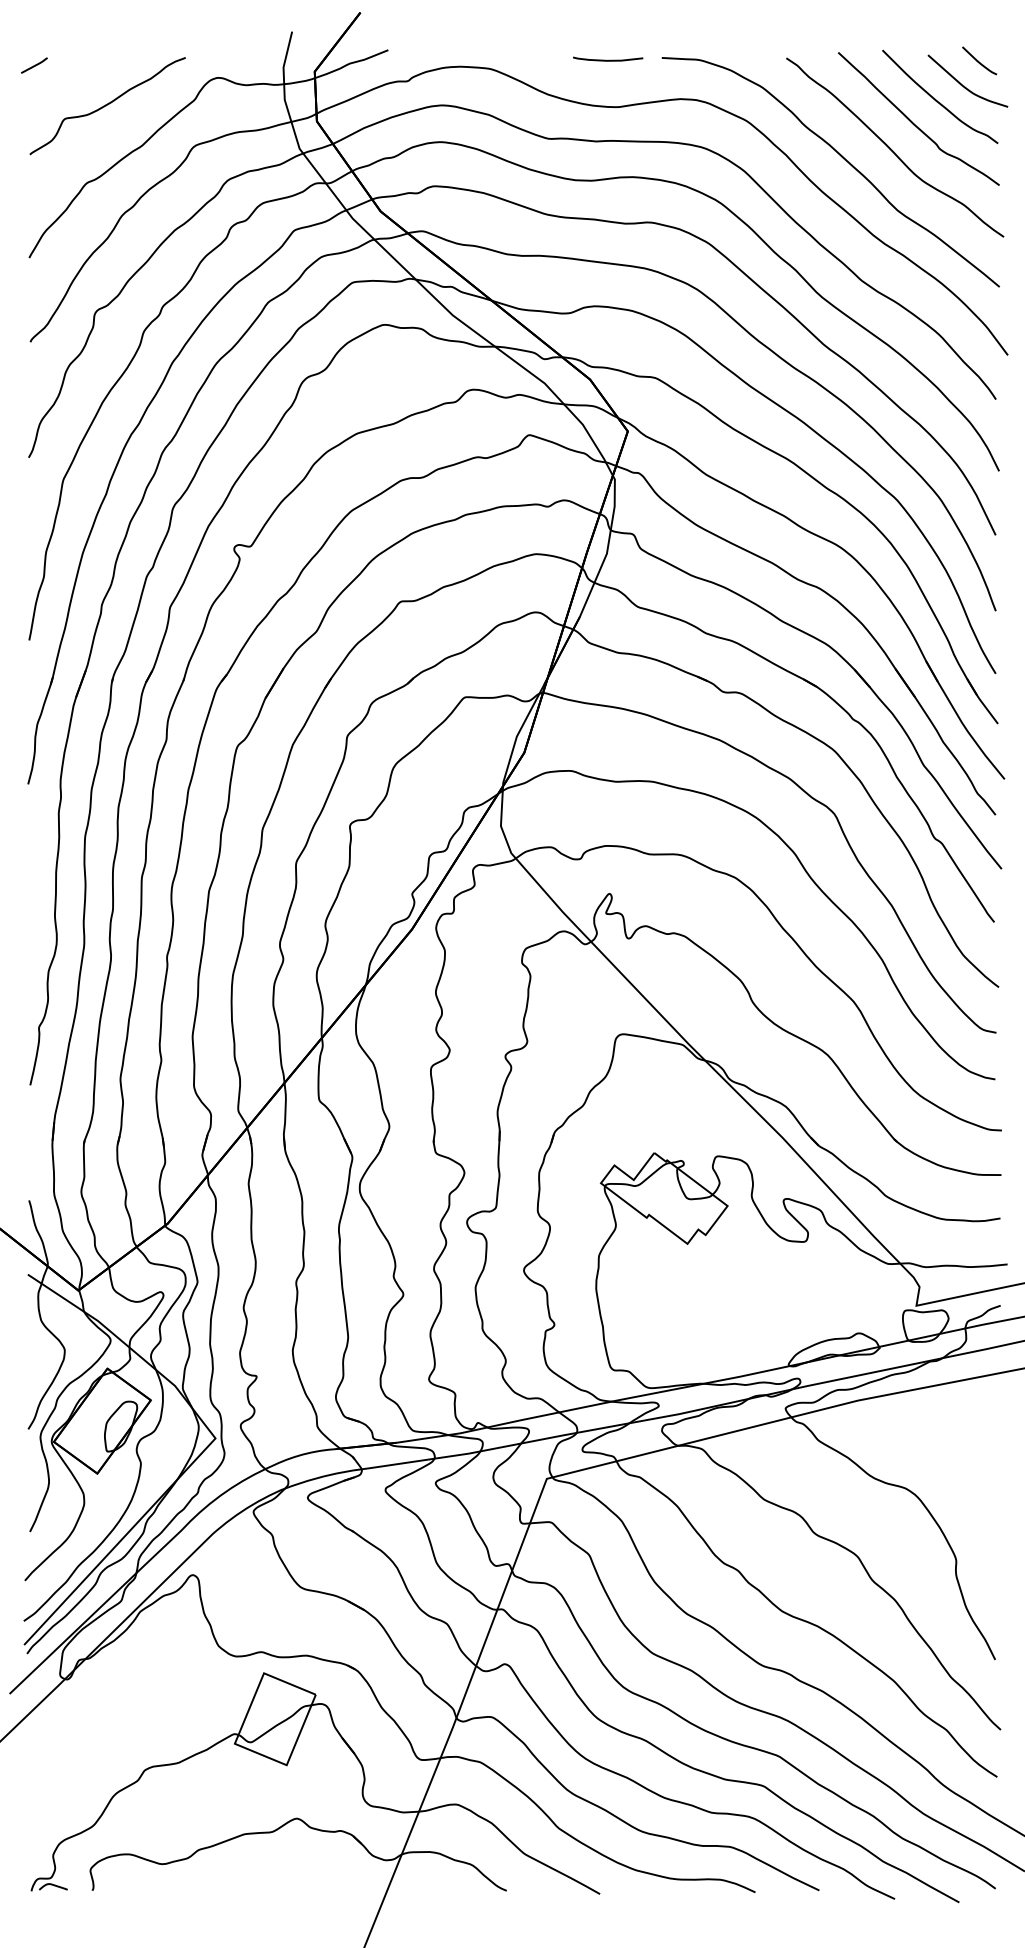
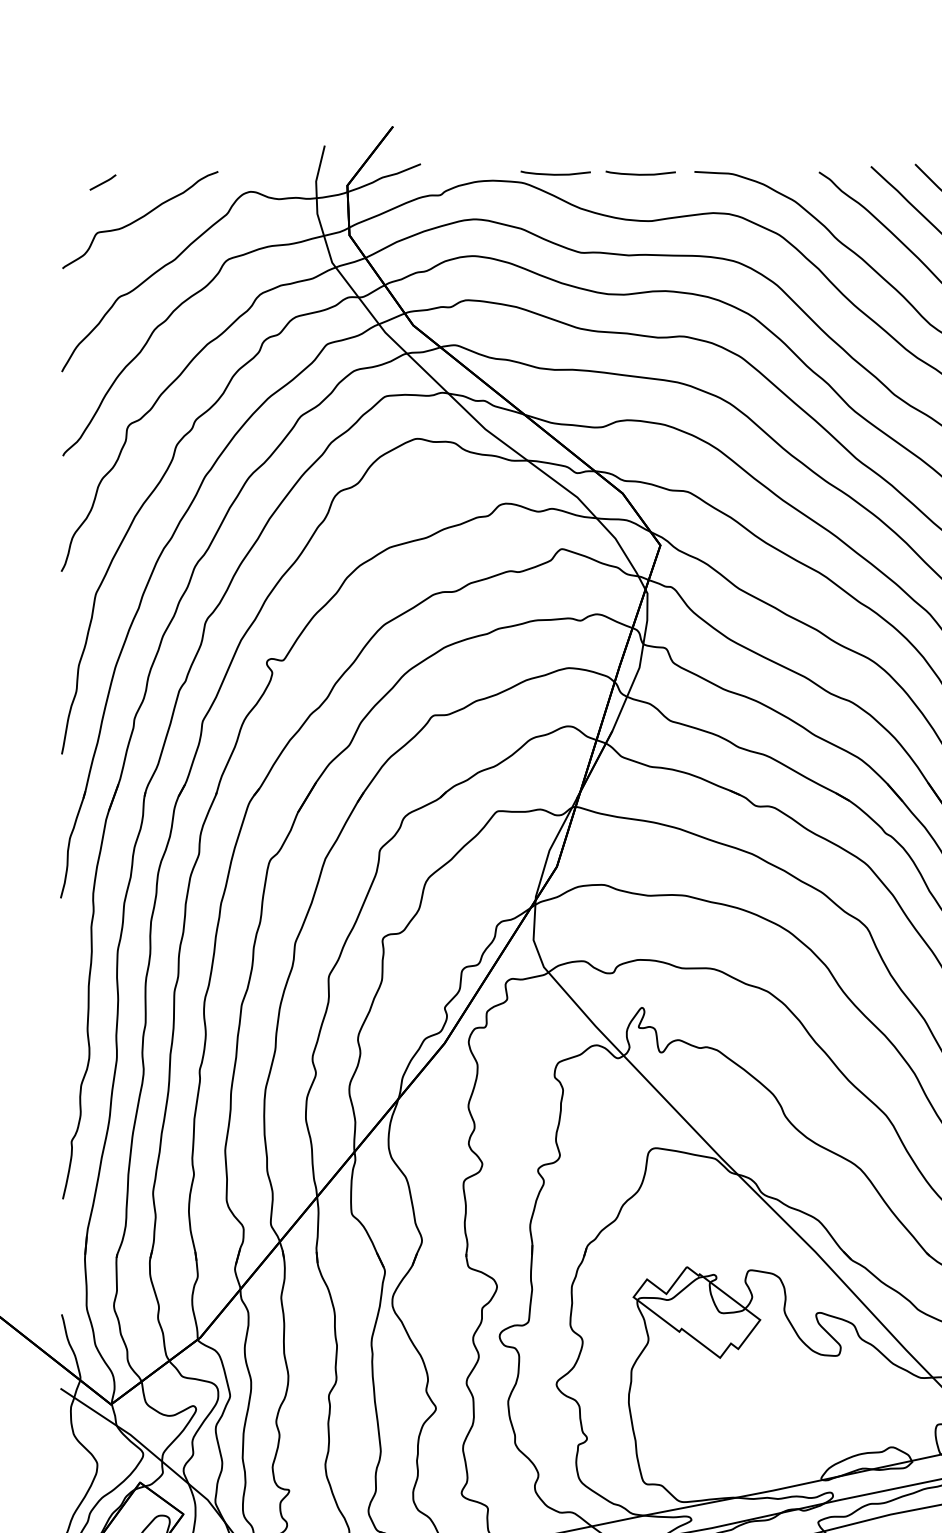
curve: (523, 59) -> (556, 173), added
line: (34, 65) -> (103, 182), moved

